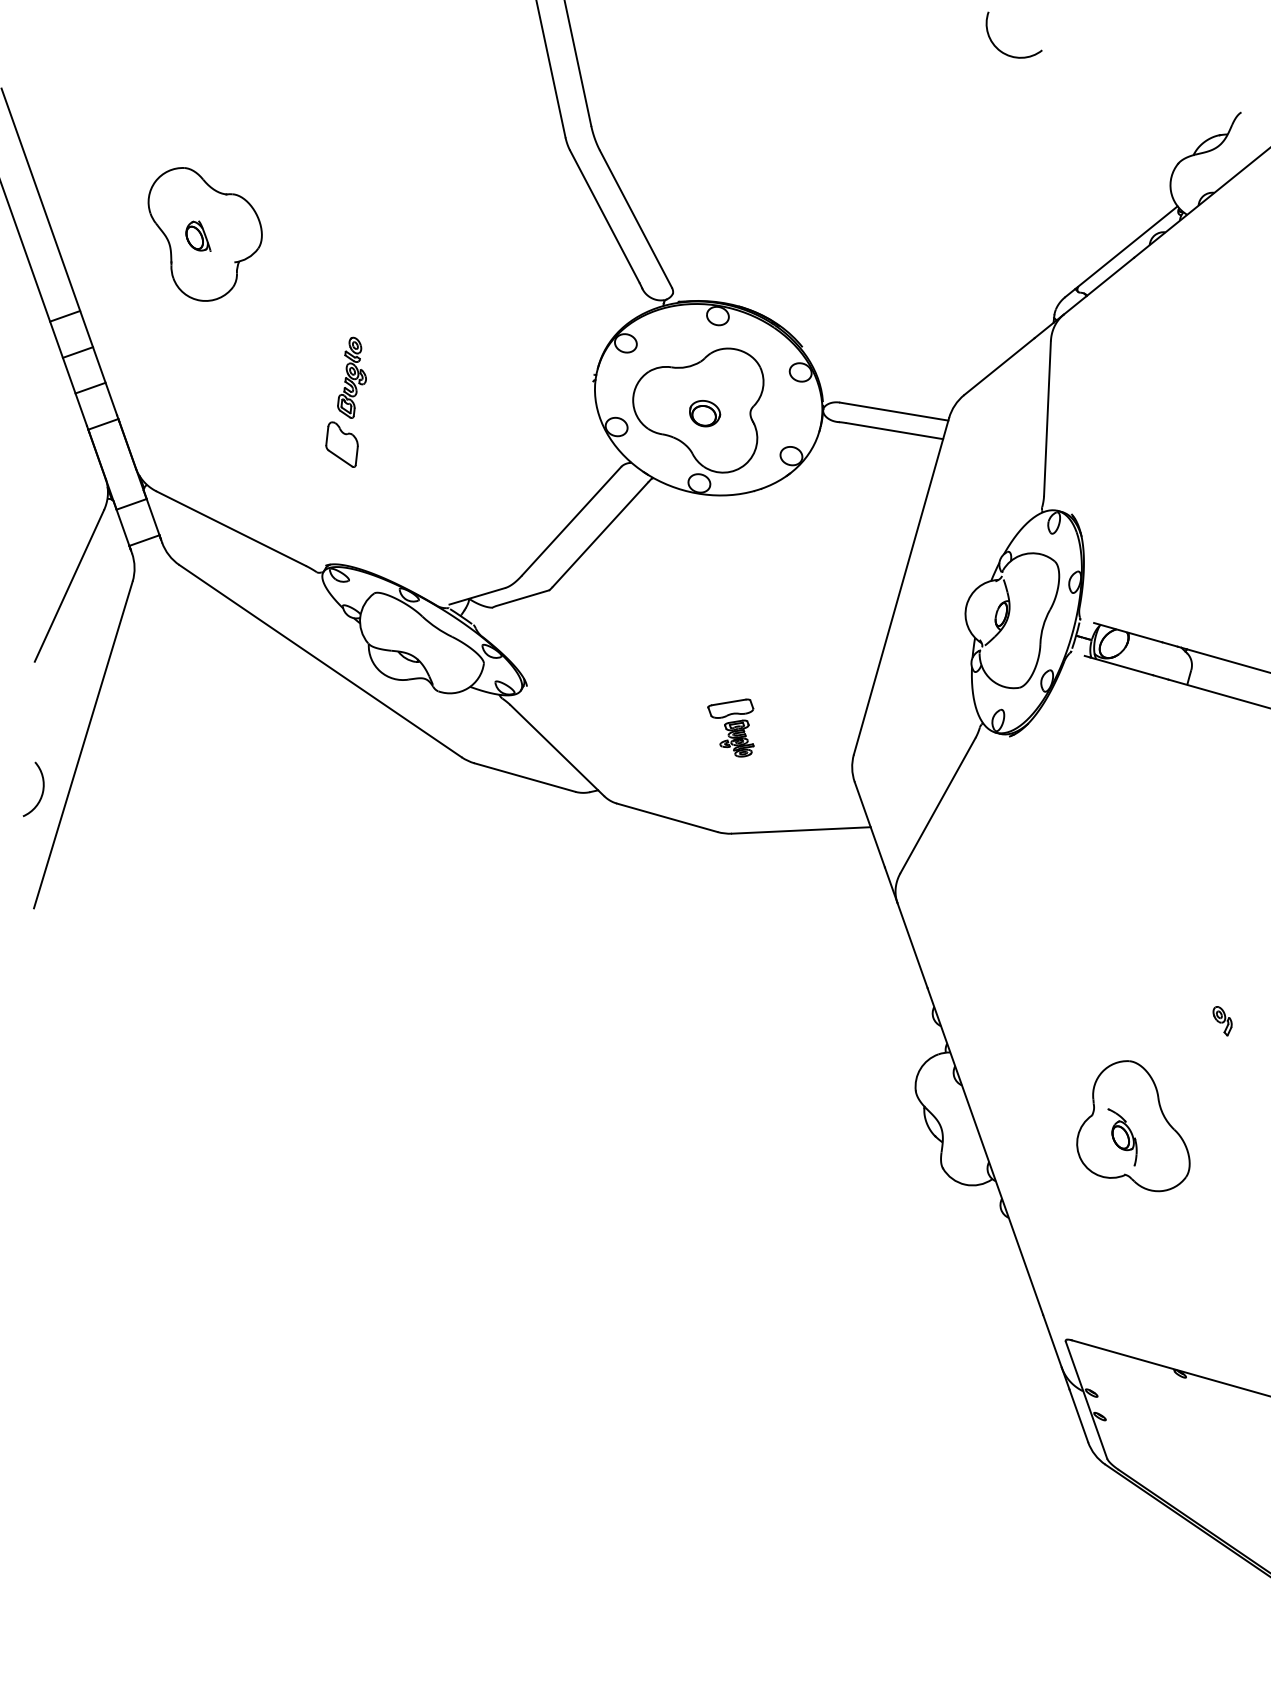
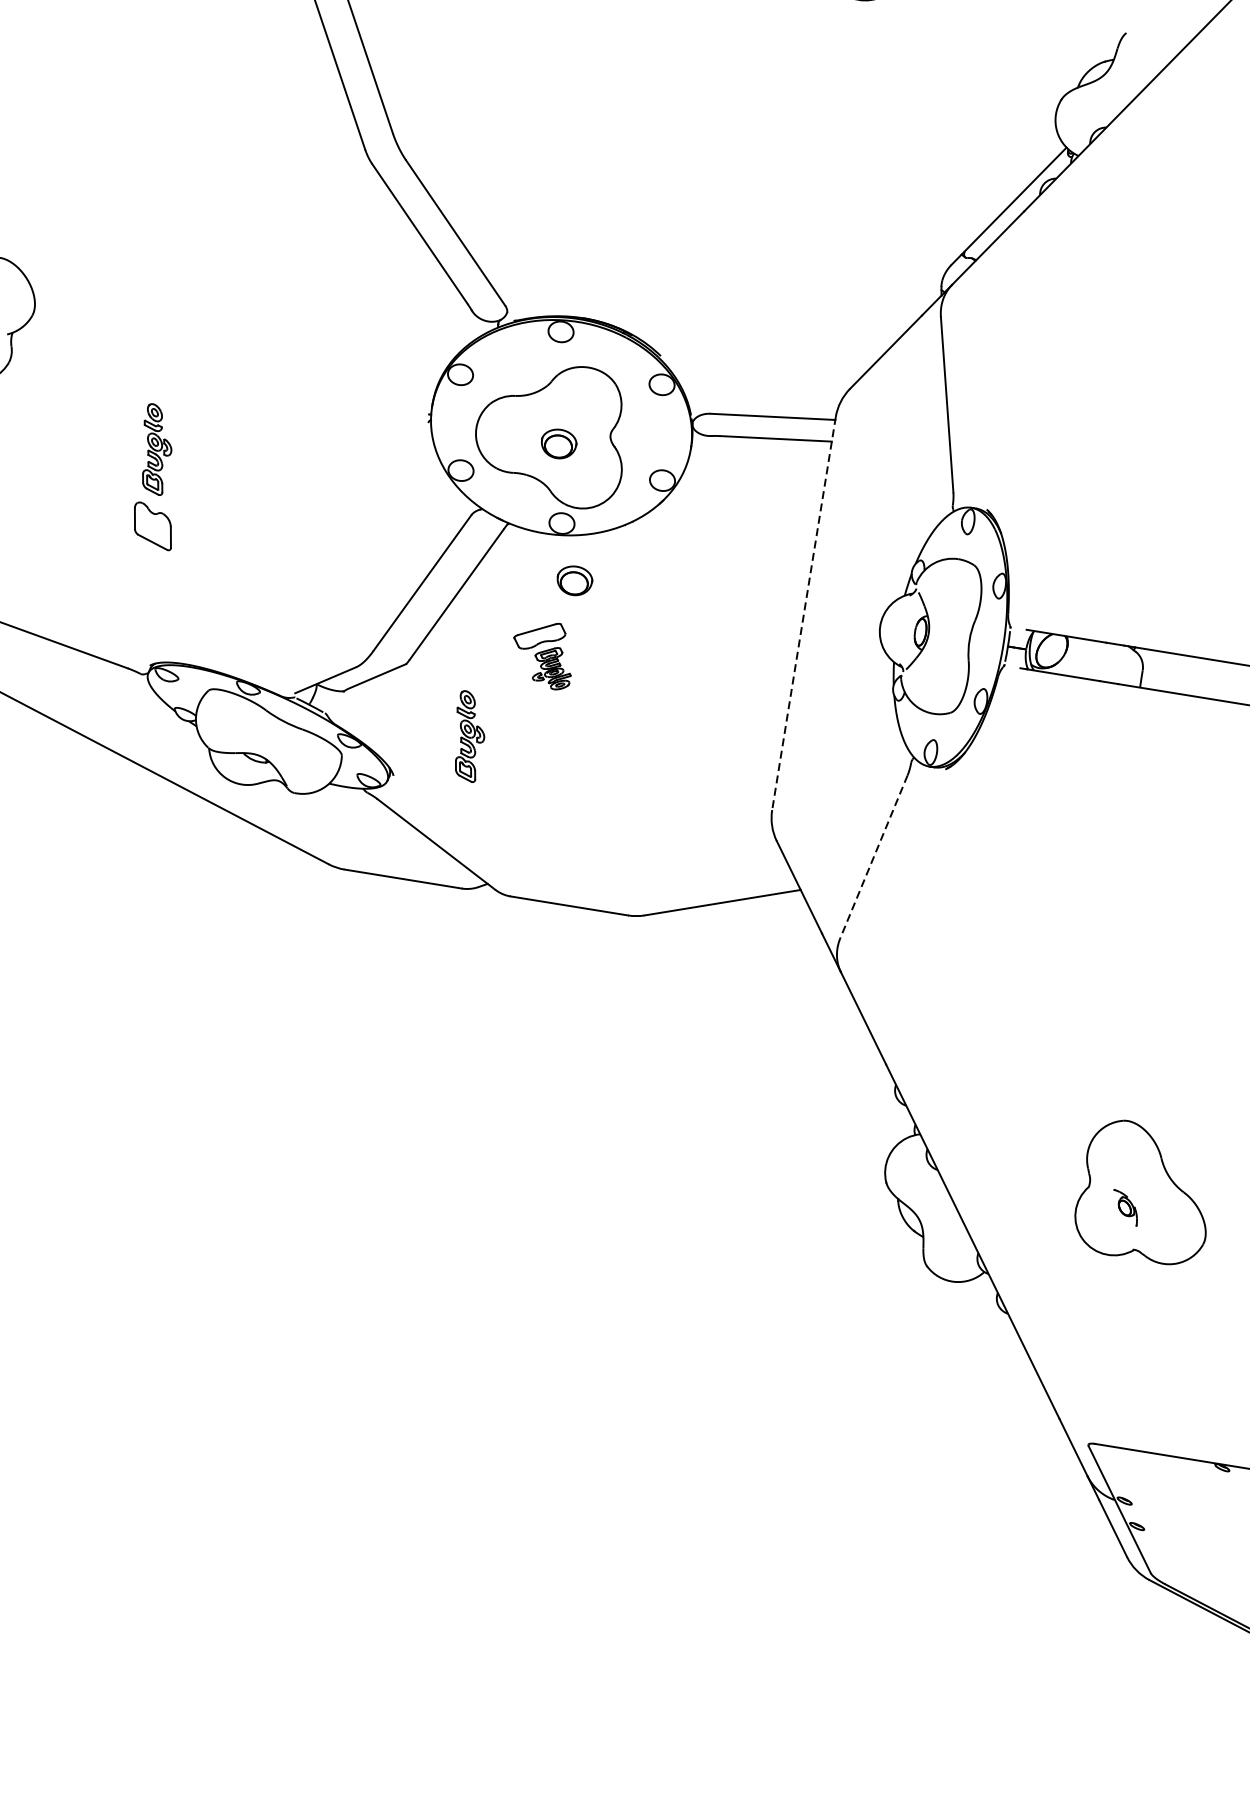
part: (705, 534) -> (575, 580), added
line: (901, 586) -> (804, 613), solid -> dashed
part: (595, 659) -> (467, 736), added
part: (730, 727) -> (542, 657), moved
line: (937, 806) -> (873, 857), solid -> dashed
part: (1222, 1021) -> (1223, 1063), removed
part: (1122, 1137) -> (1126, 1207), size x0.6

